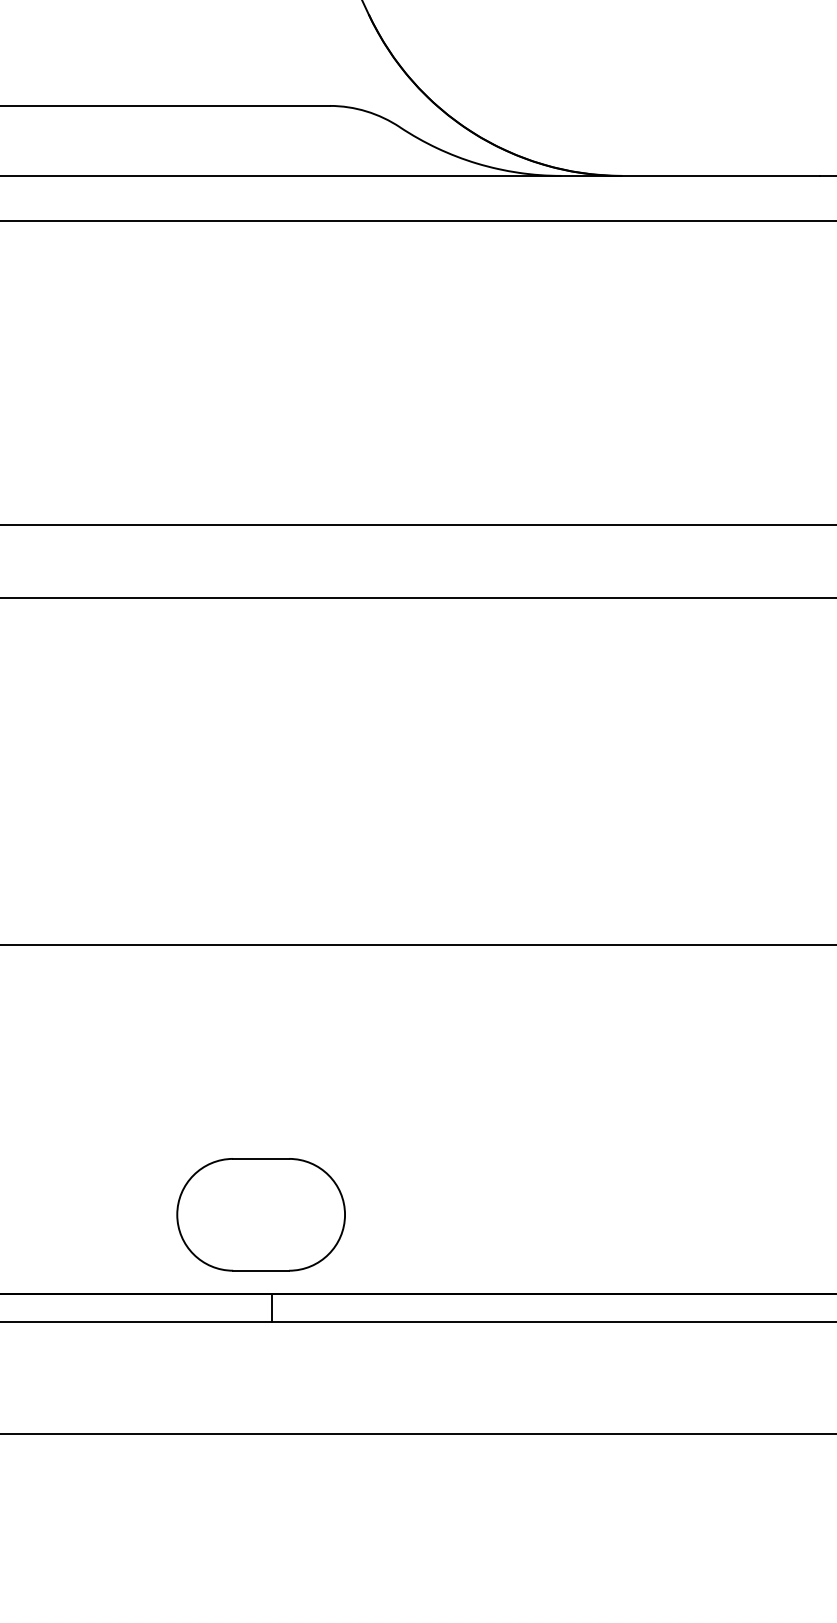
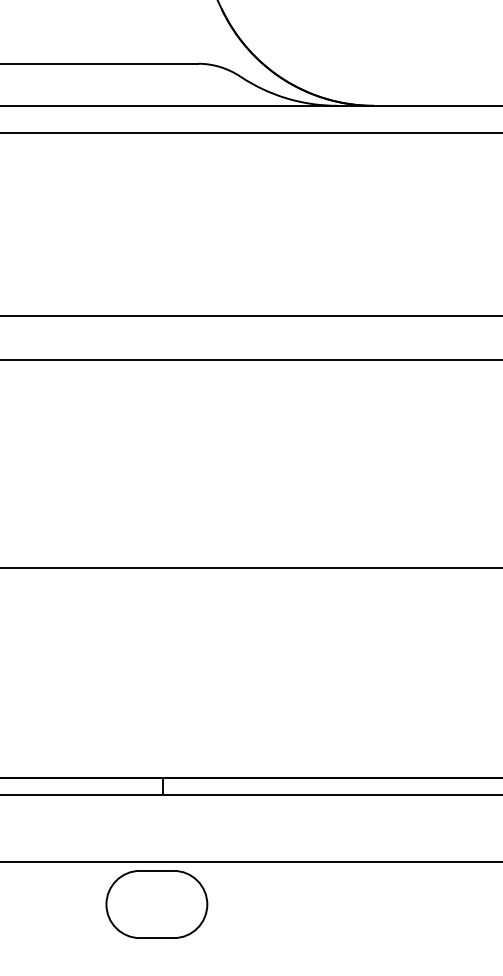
part: (260, 1214) -> (156, 904), moved

